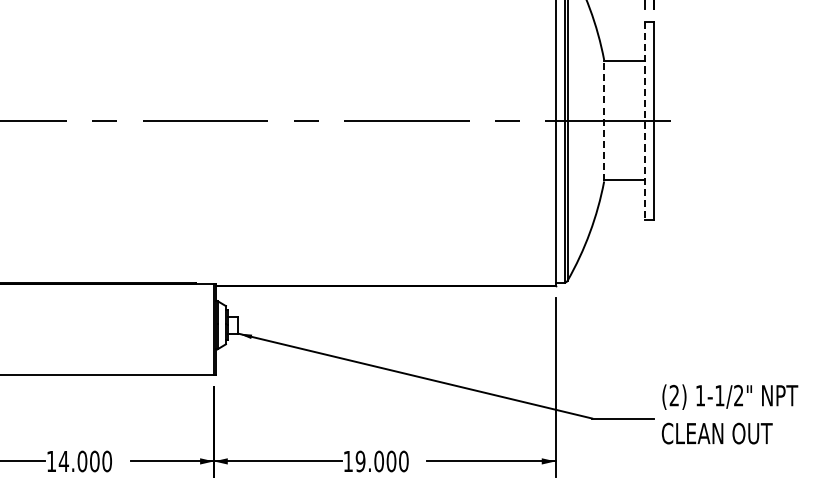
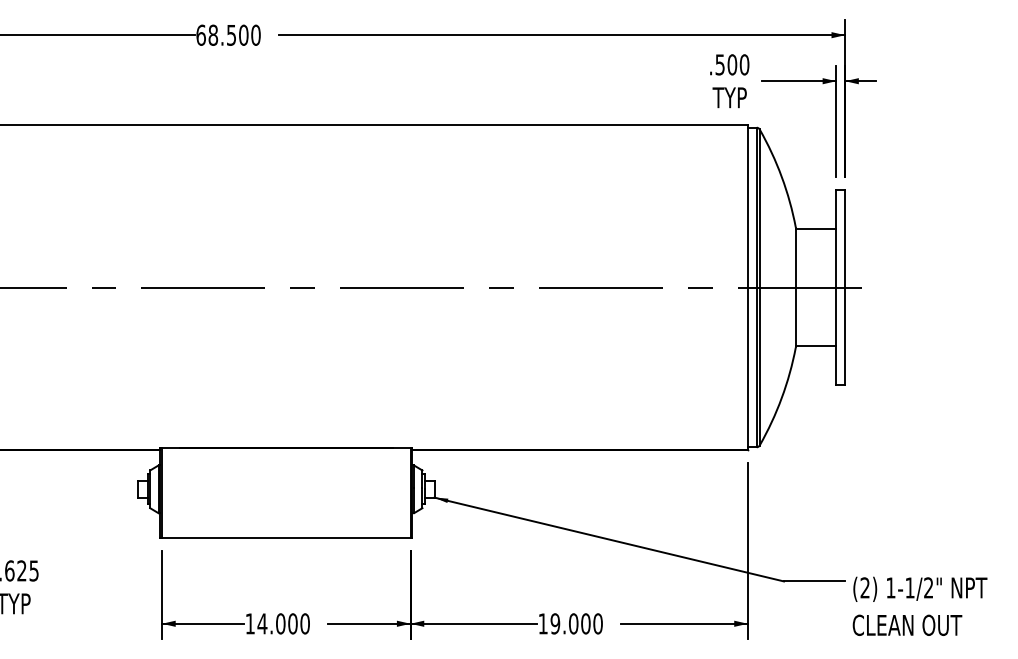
line: (603, 120) -> (795, 287), dashed -> solid
line: (645, 120) -> (836, 287), dashed -> solid
text: (729, 413) -> (919, 605), moved

